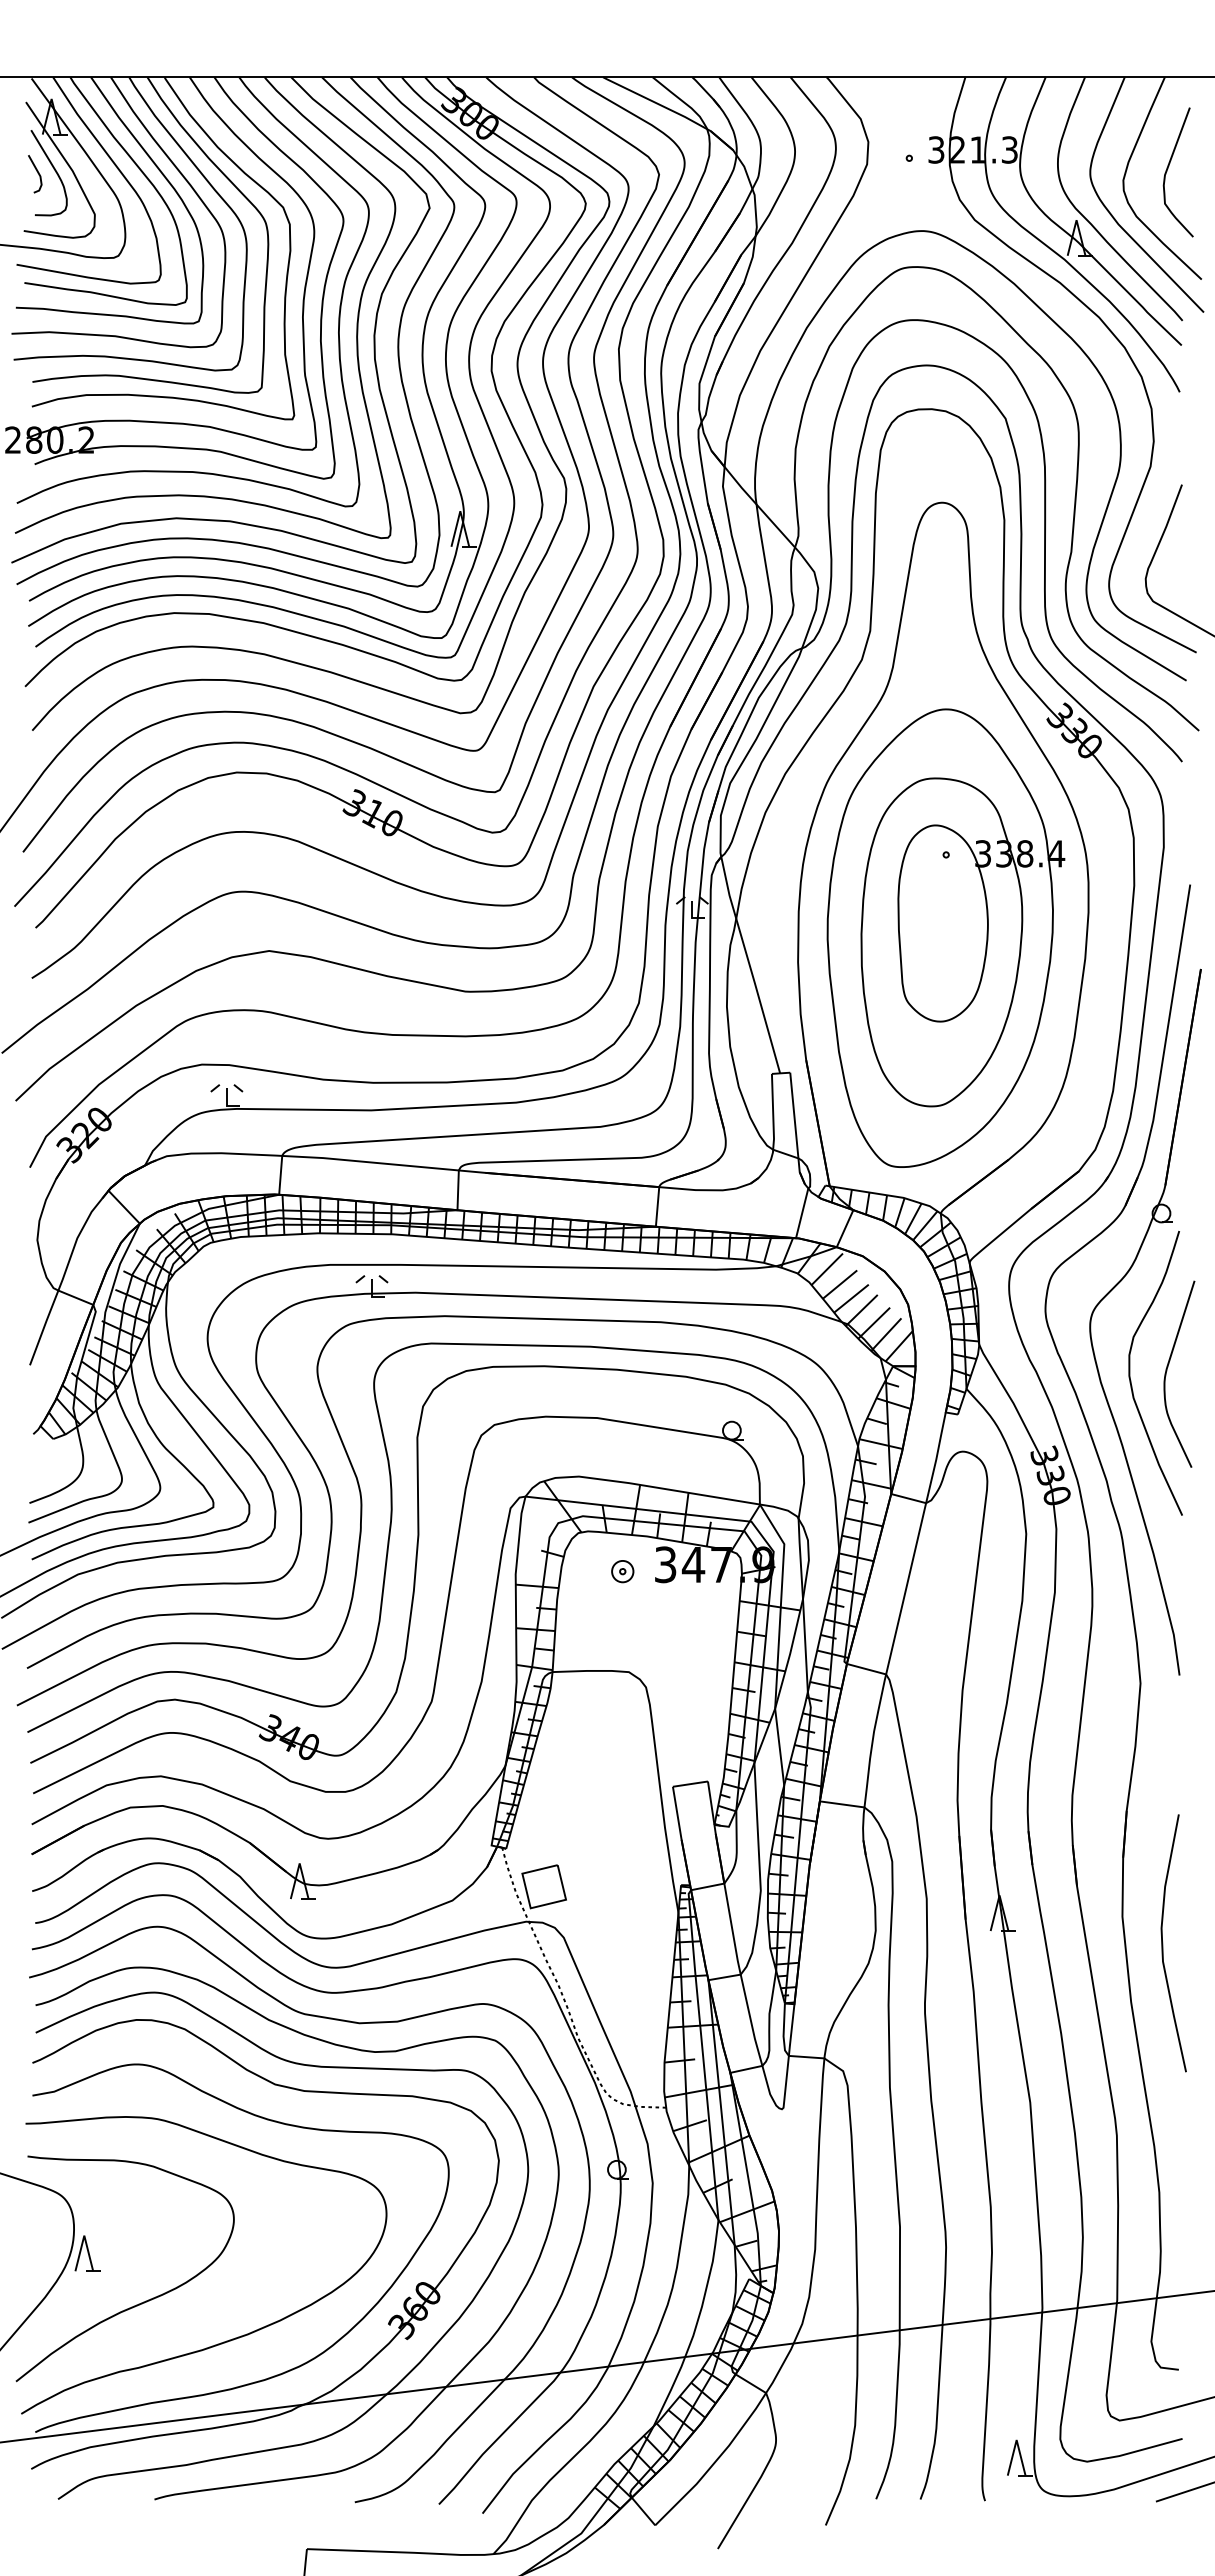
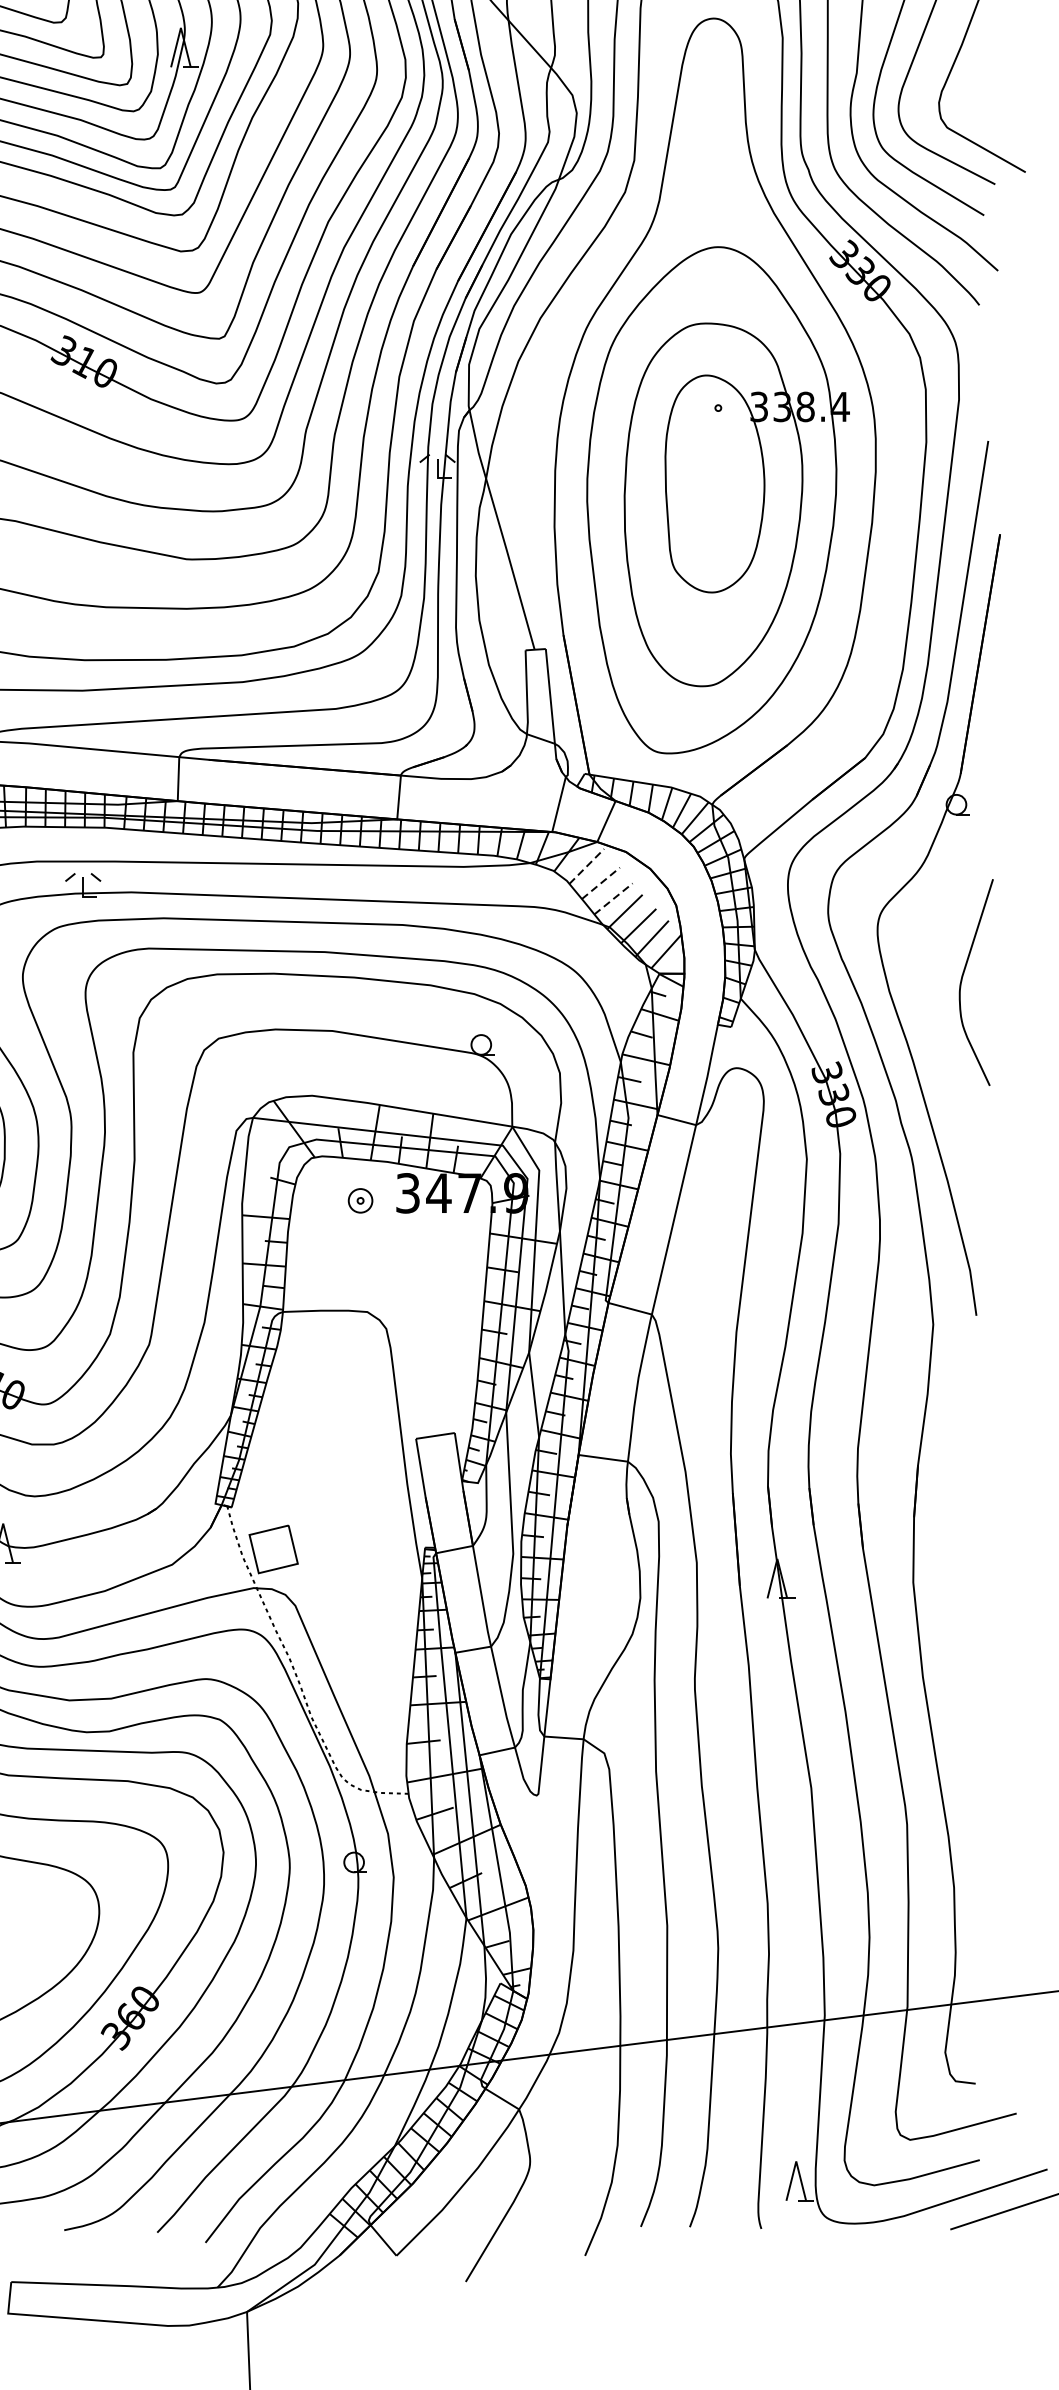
line: (827, 1268) -> (587, 865), solid -> dashed
line: (840, 1284) -> (601, 883), solid -> dashed
line: (851, 1298) -> (613, 898), solid -> dashed
curve: (1130, 1373) -> (922, 981), removed
curve: (1163, 1943) -> (958, 1612), removed

